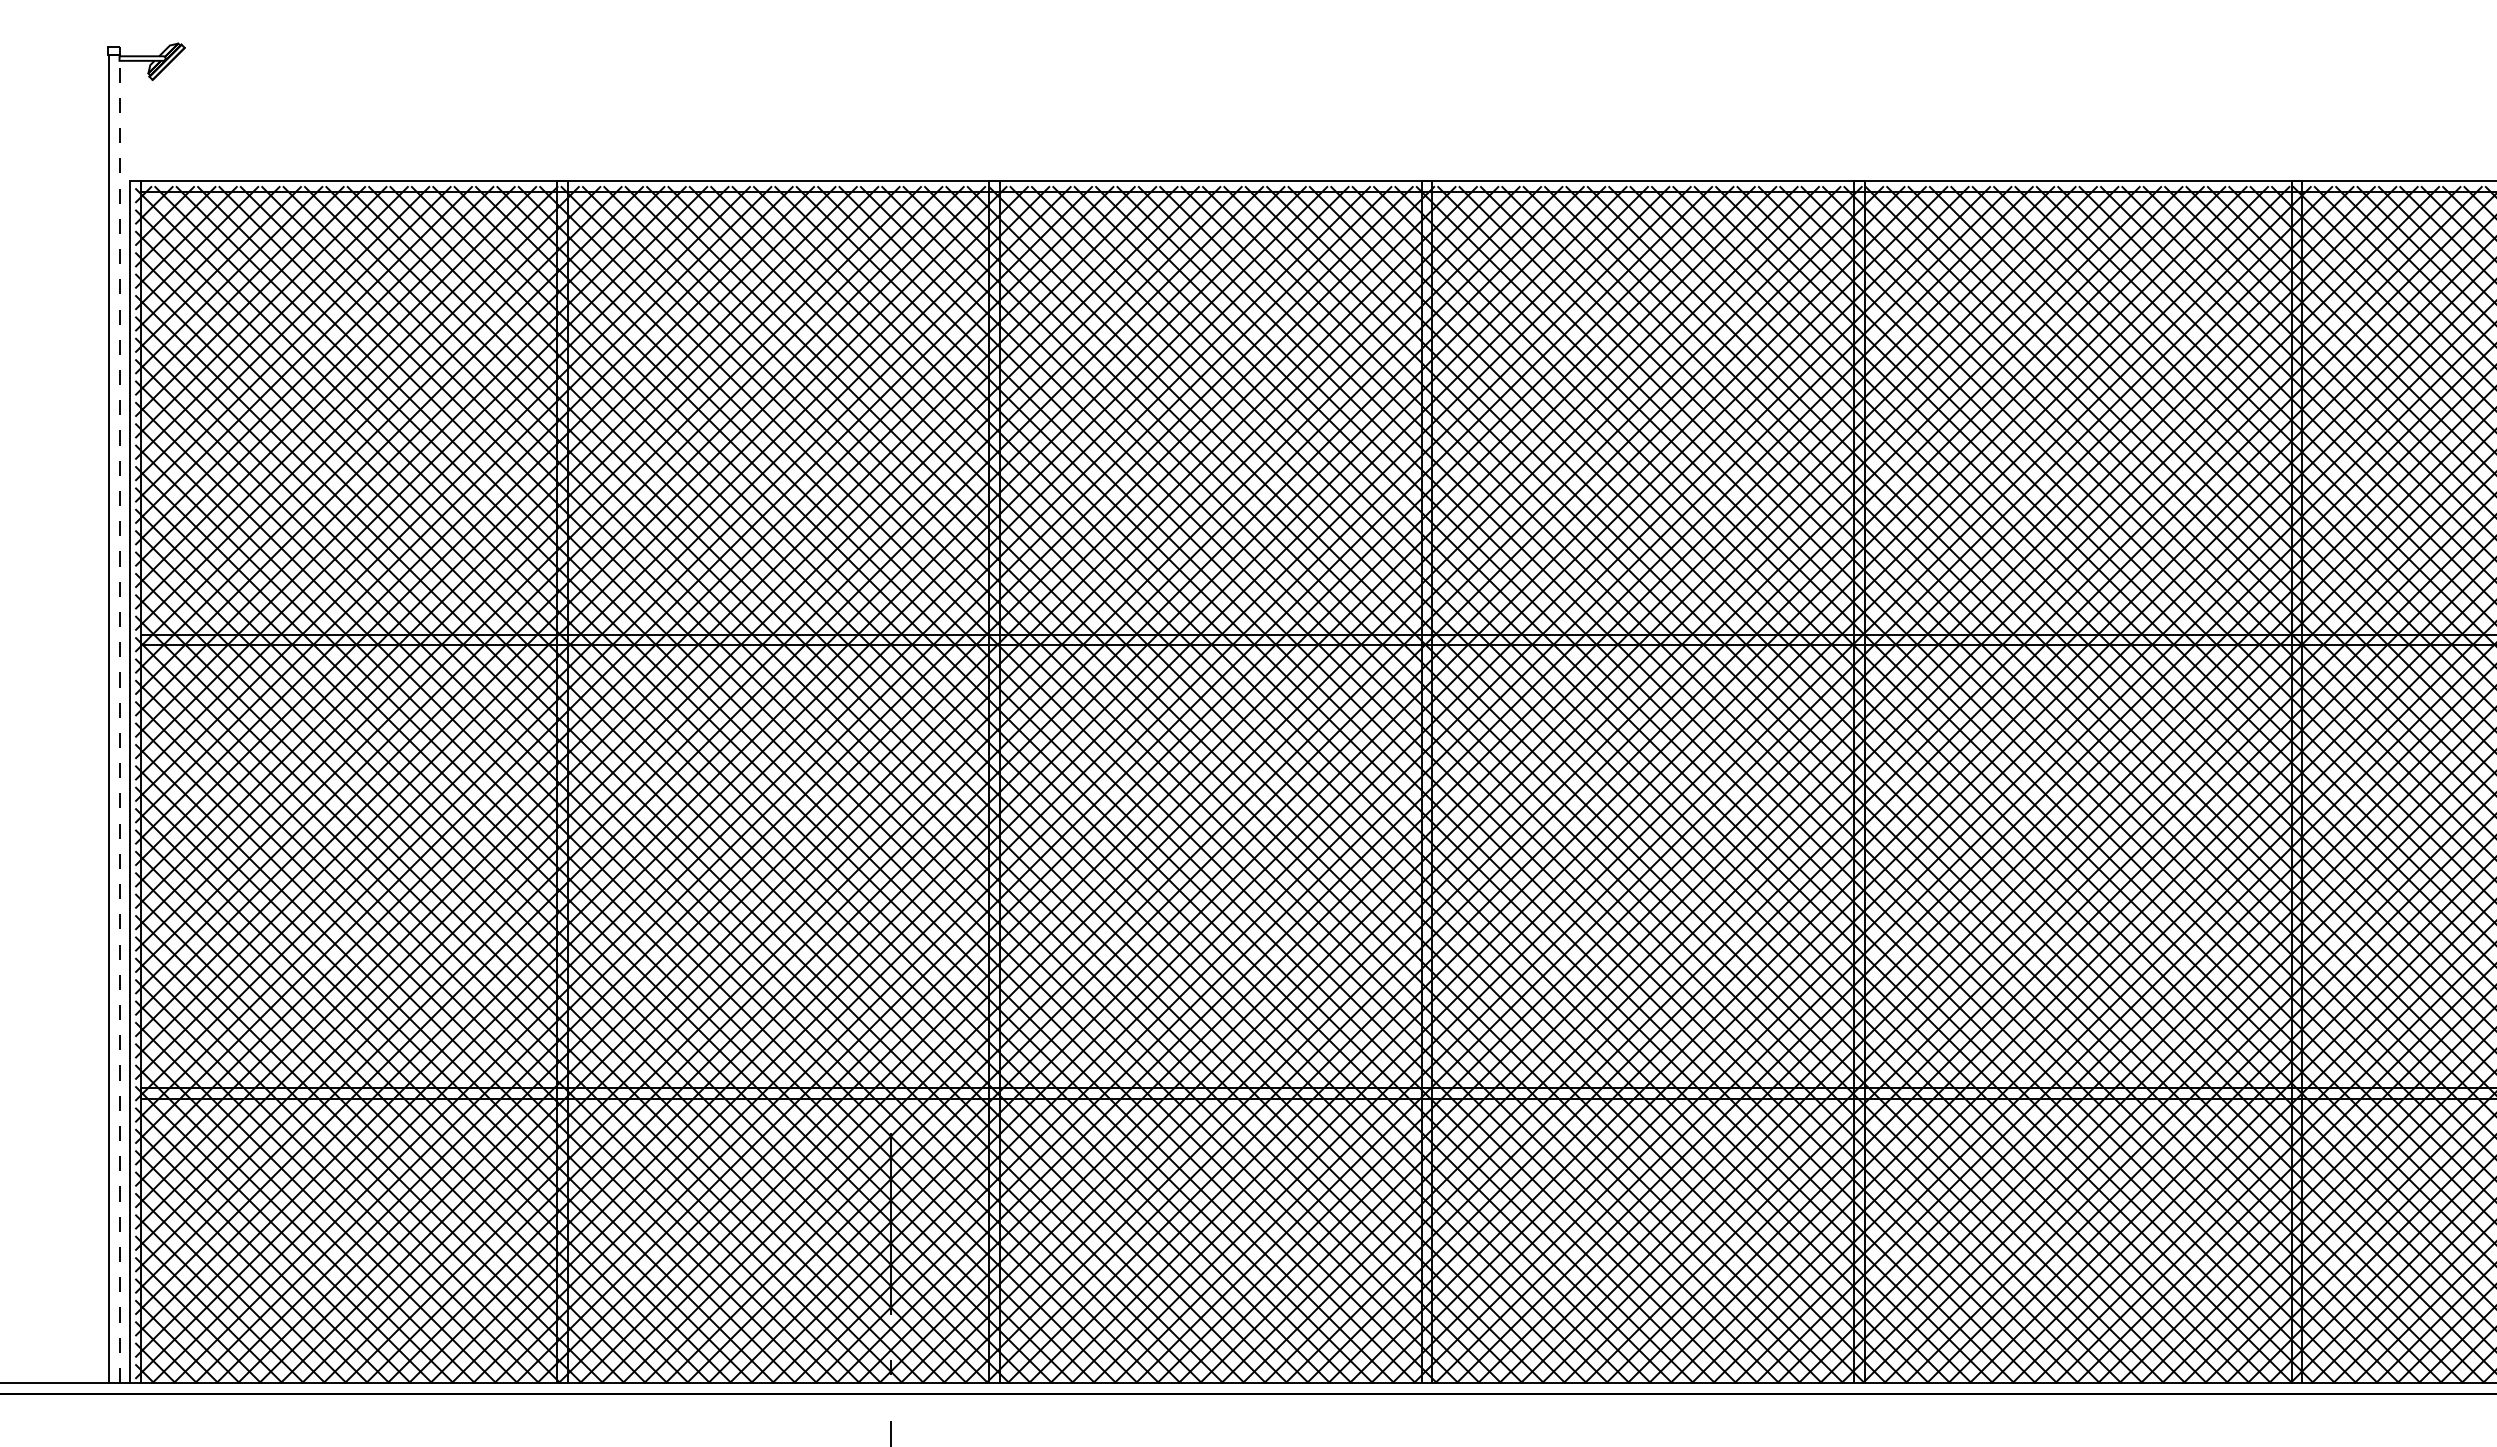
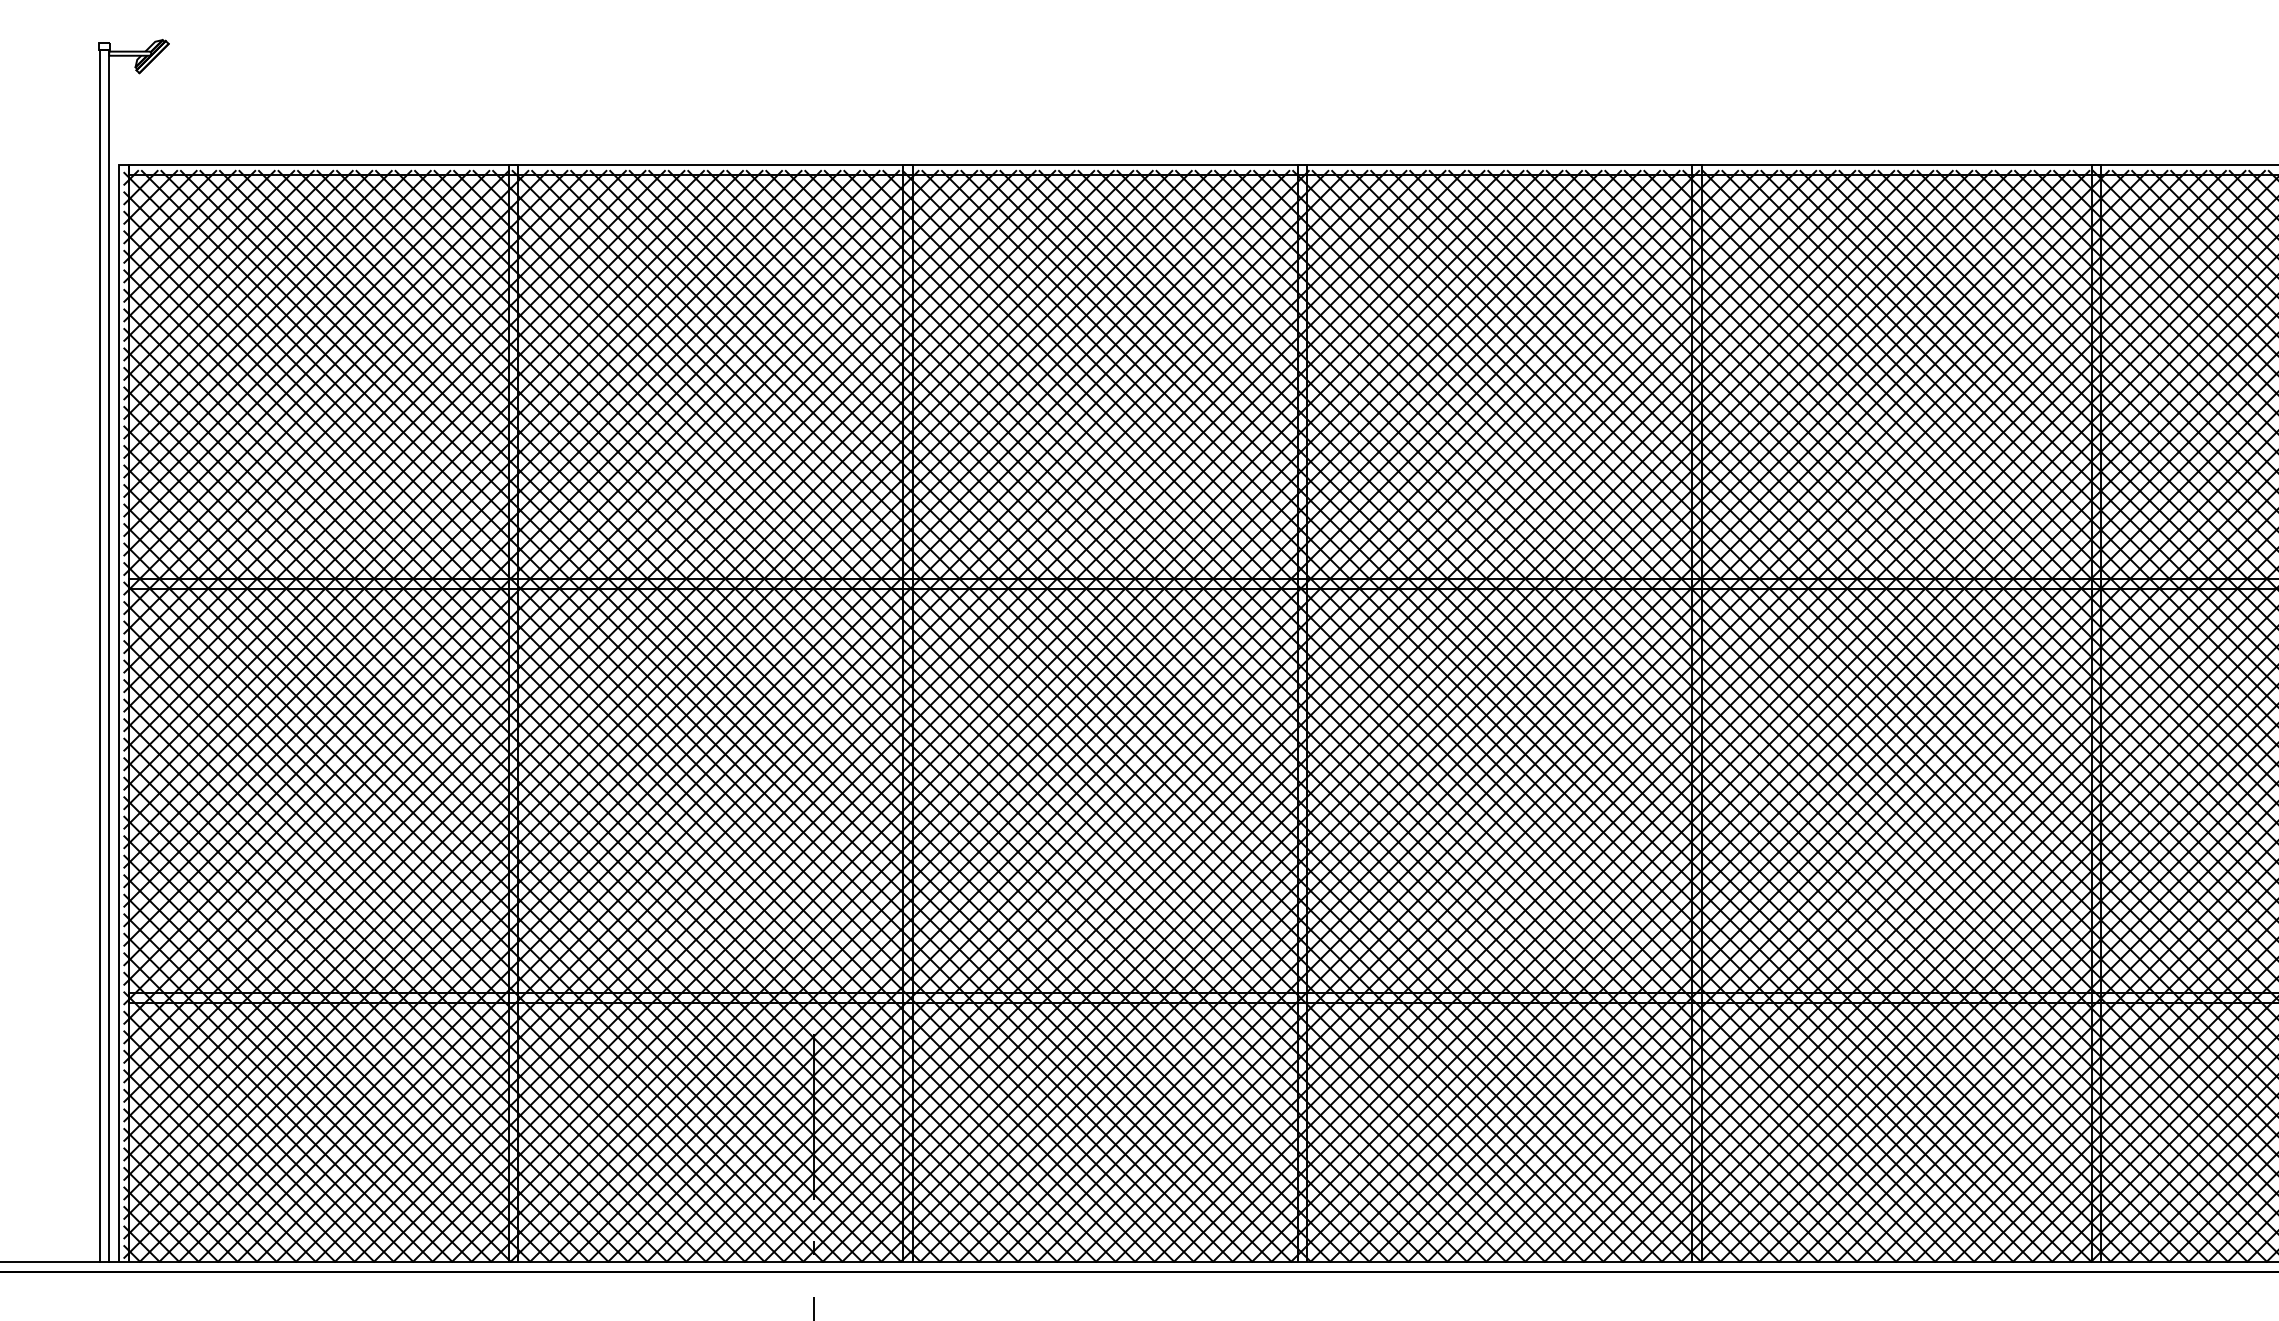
line: (119, 718) -> (109, 655), dashed -> solid

